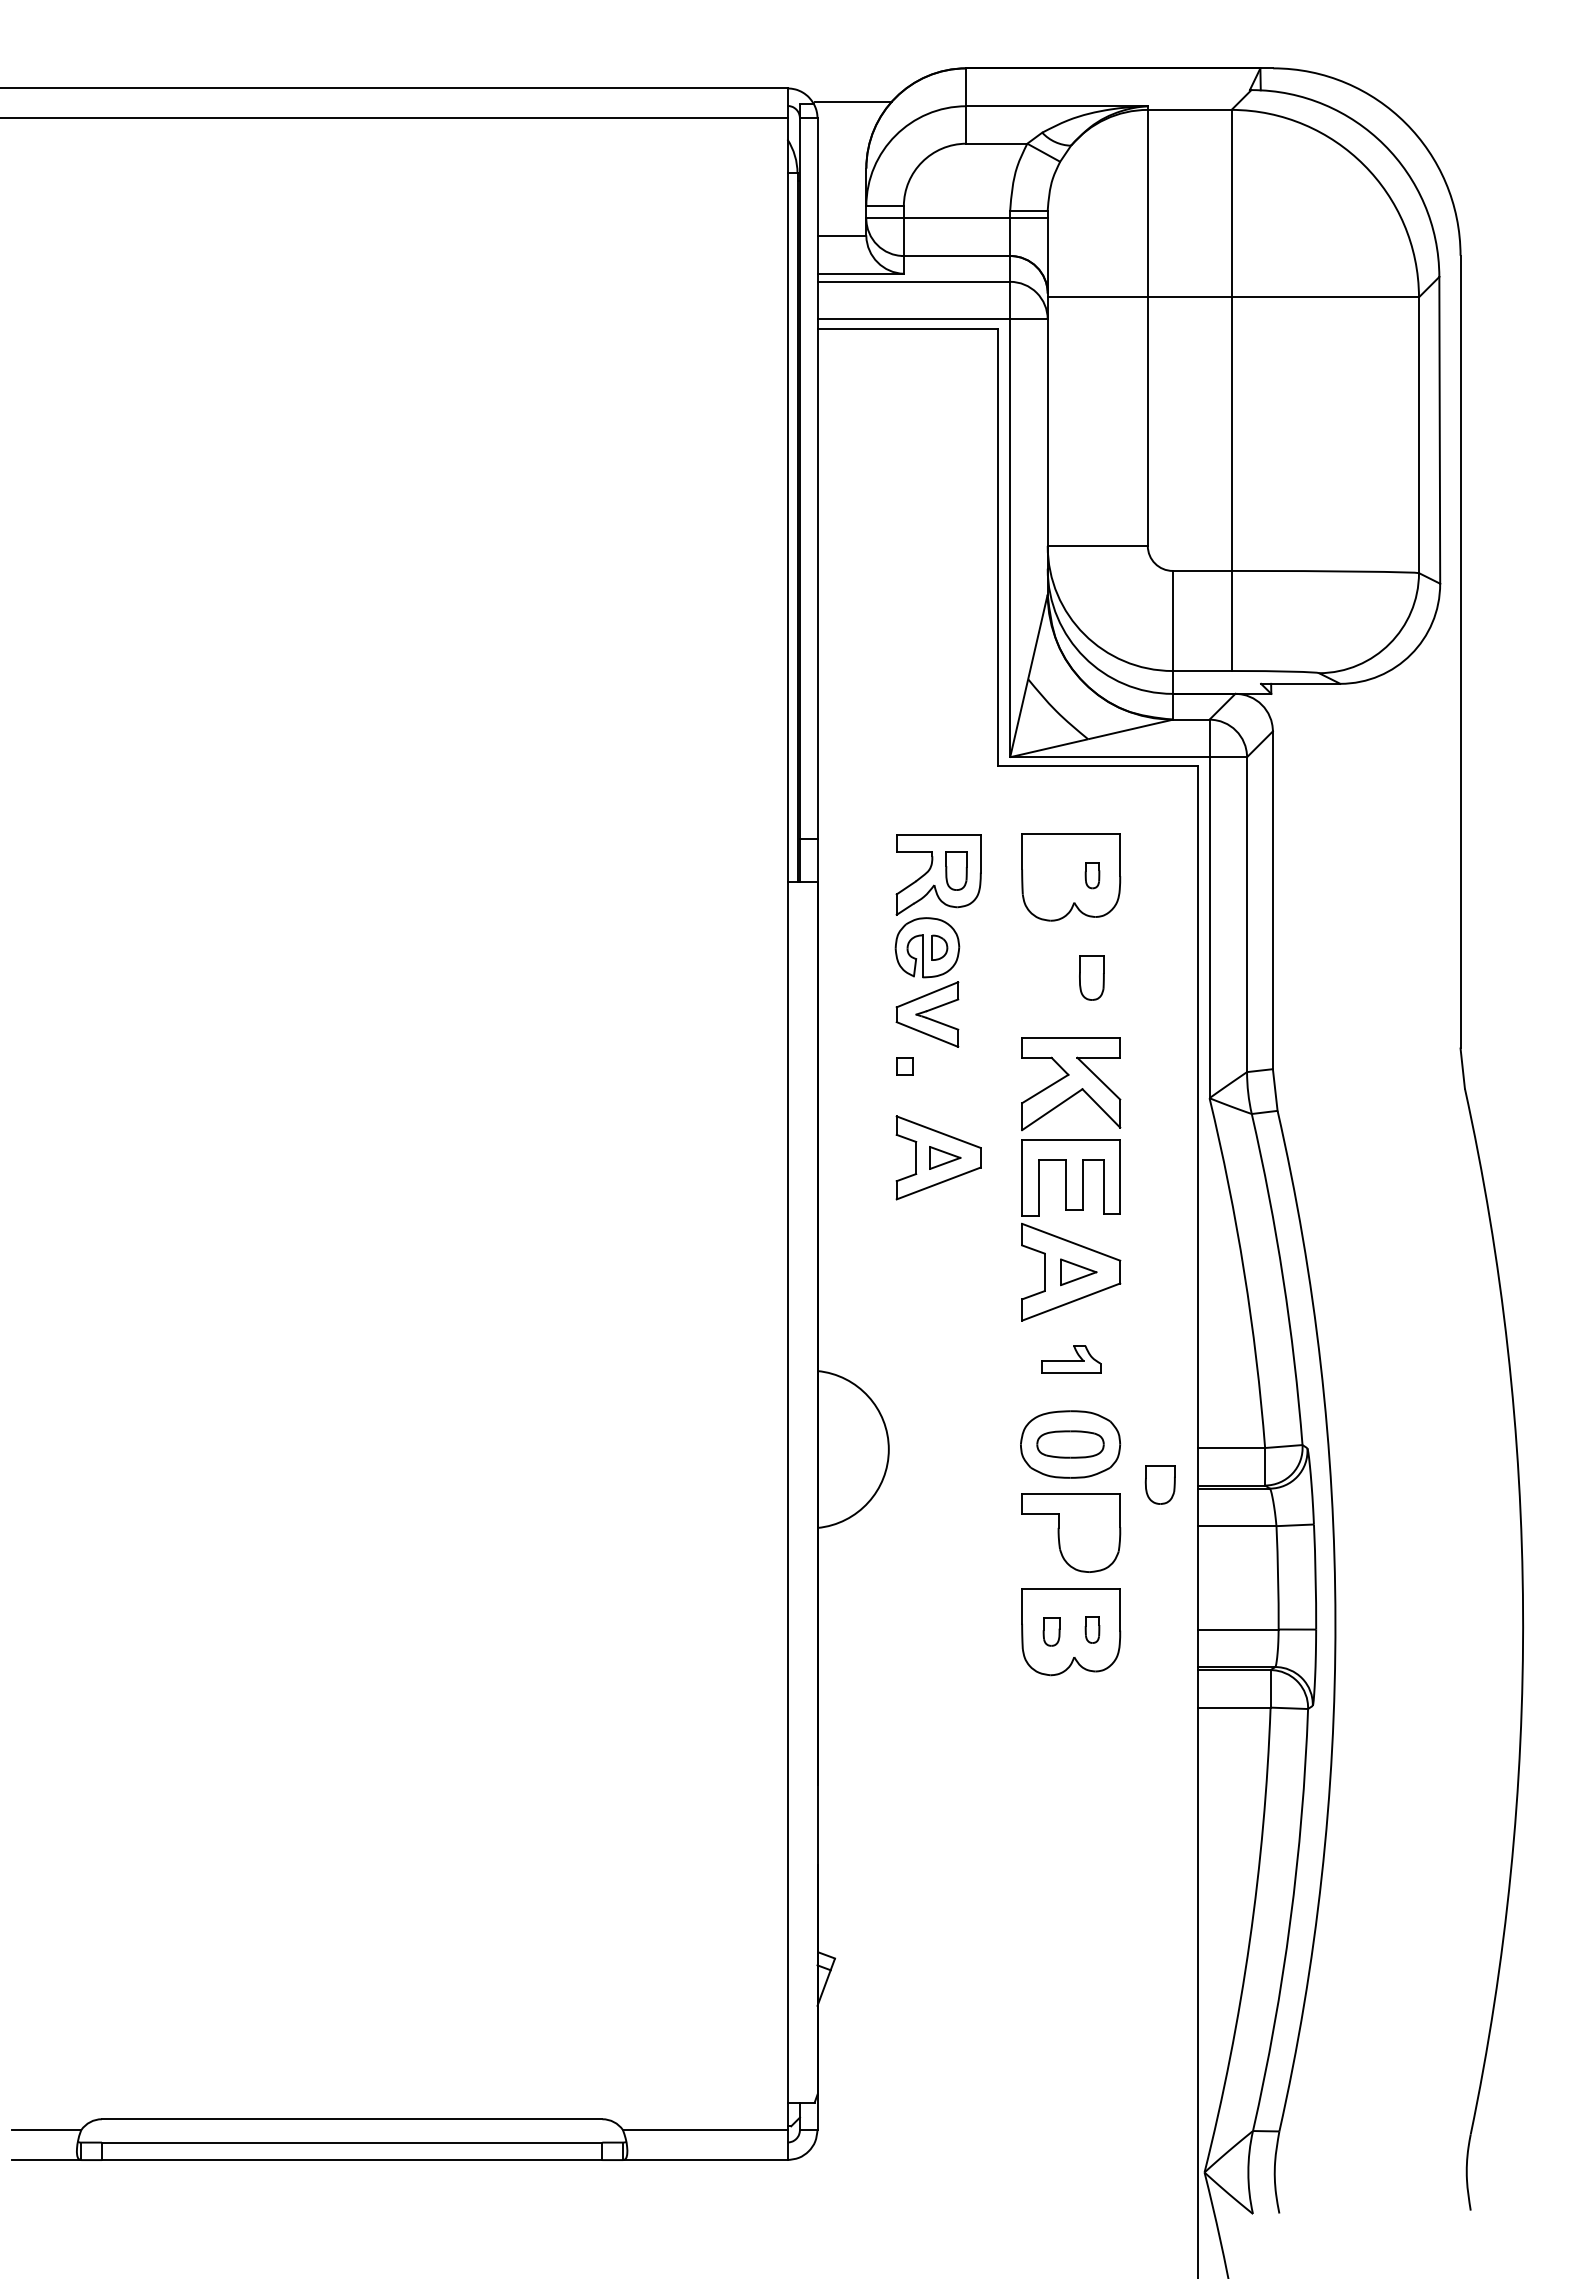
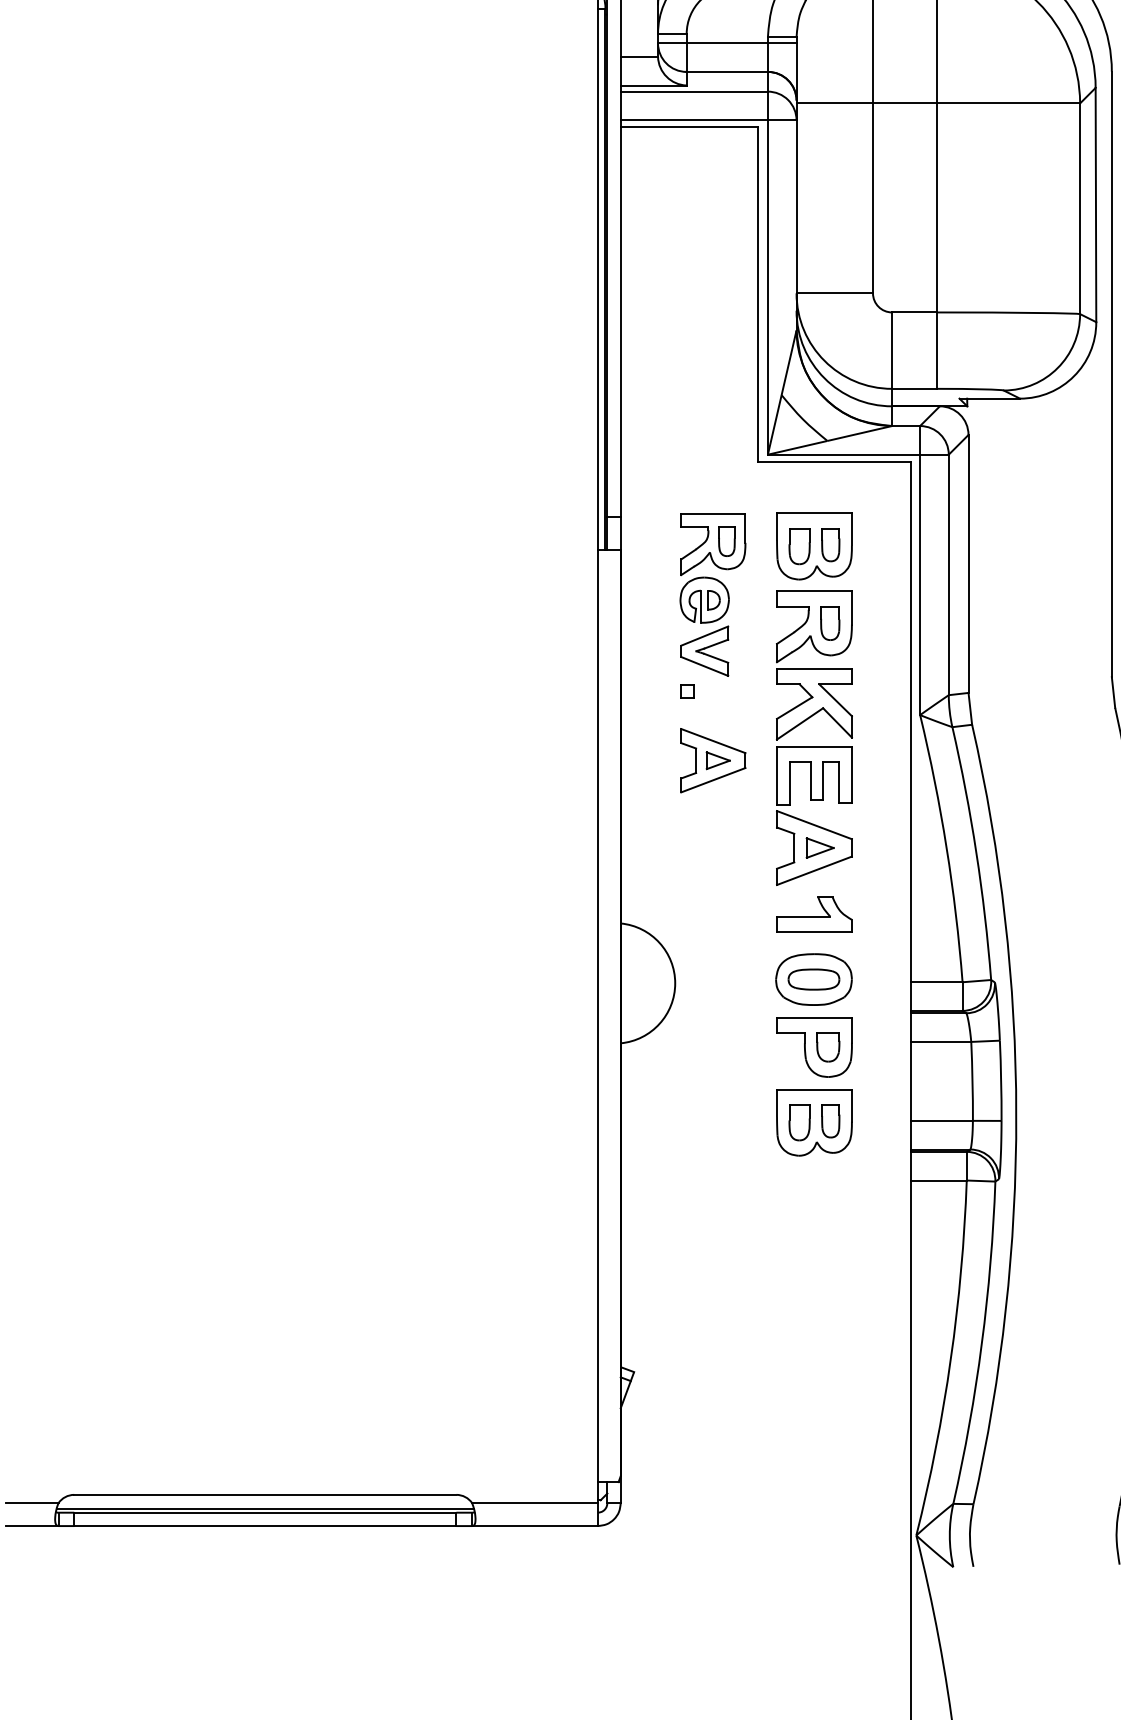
part: (1092, 875) -> (830, 545), size x1.67
part: (1051, 877) -> (799, 546), added
part: (1071, 982) -> (814, 626), added
part: (1070, 1359) -> (813, 914), size x1.67
part: (1159, 1484) -> (827, 1046), moved
part: (1092, 1630) -> (830, 1121), size x1.67
part: (1051, 1631) -> (799, 1122), size x1.67
line: (352, 2137) -> (265, 1508), added

